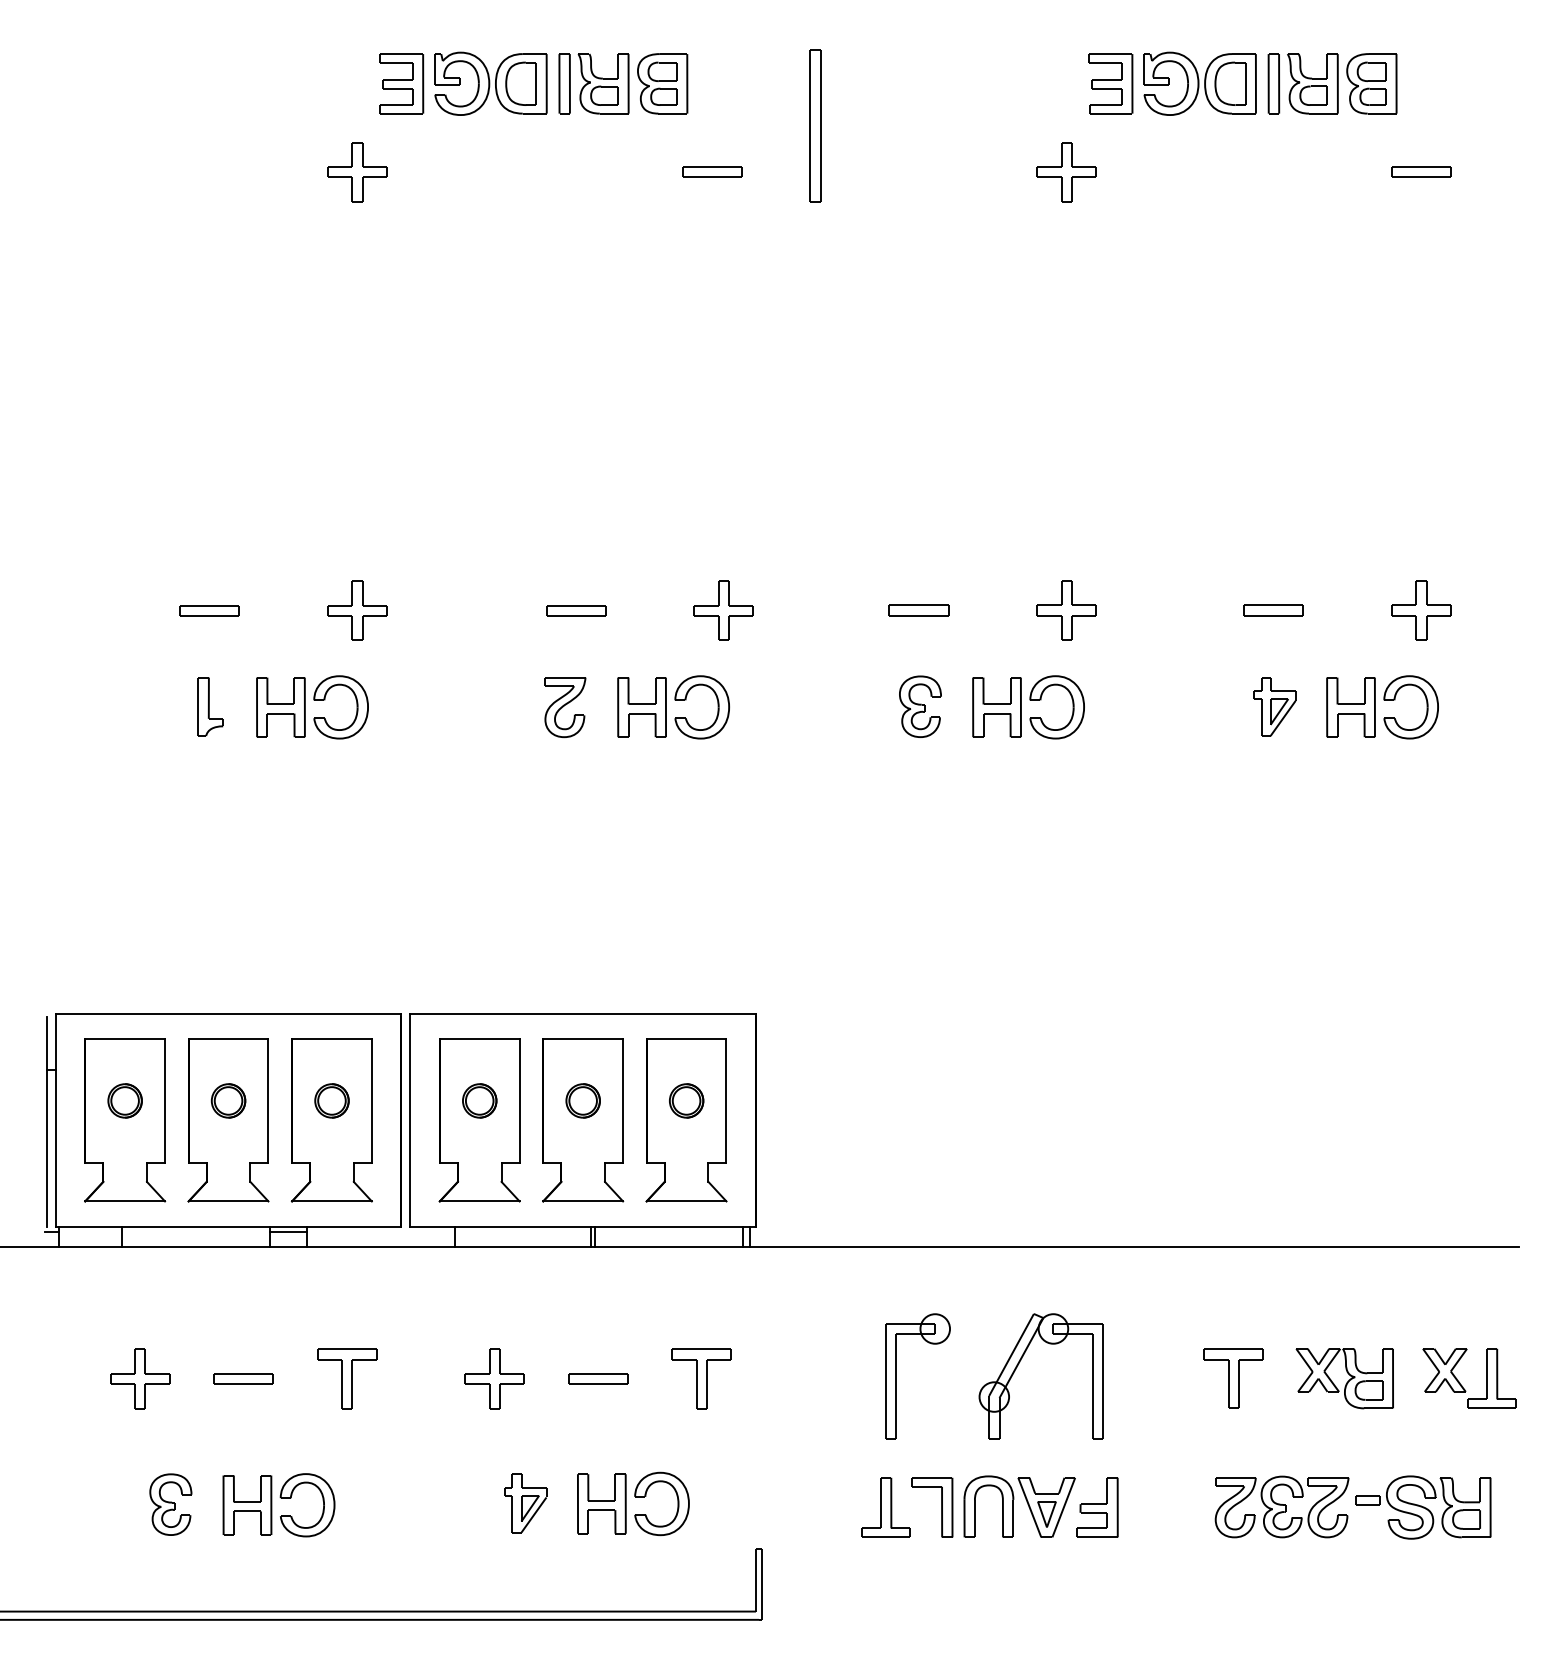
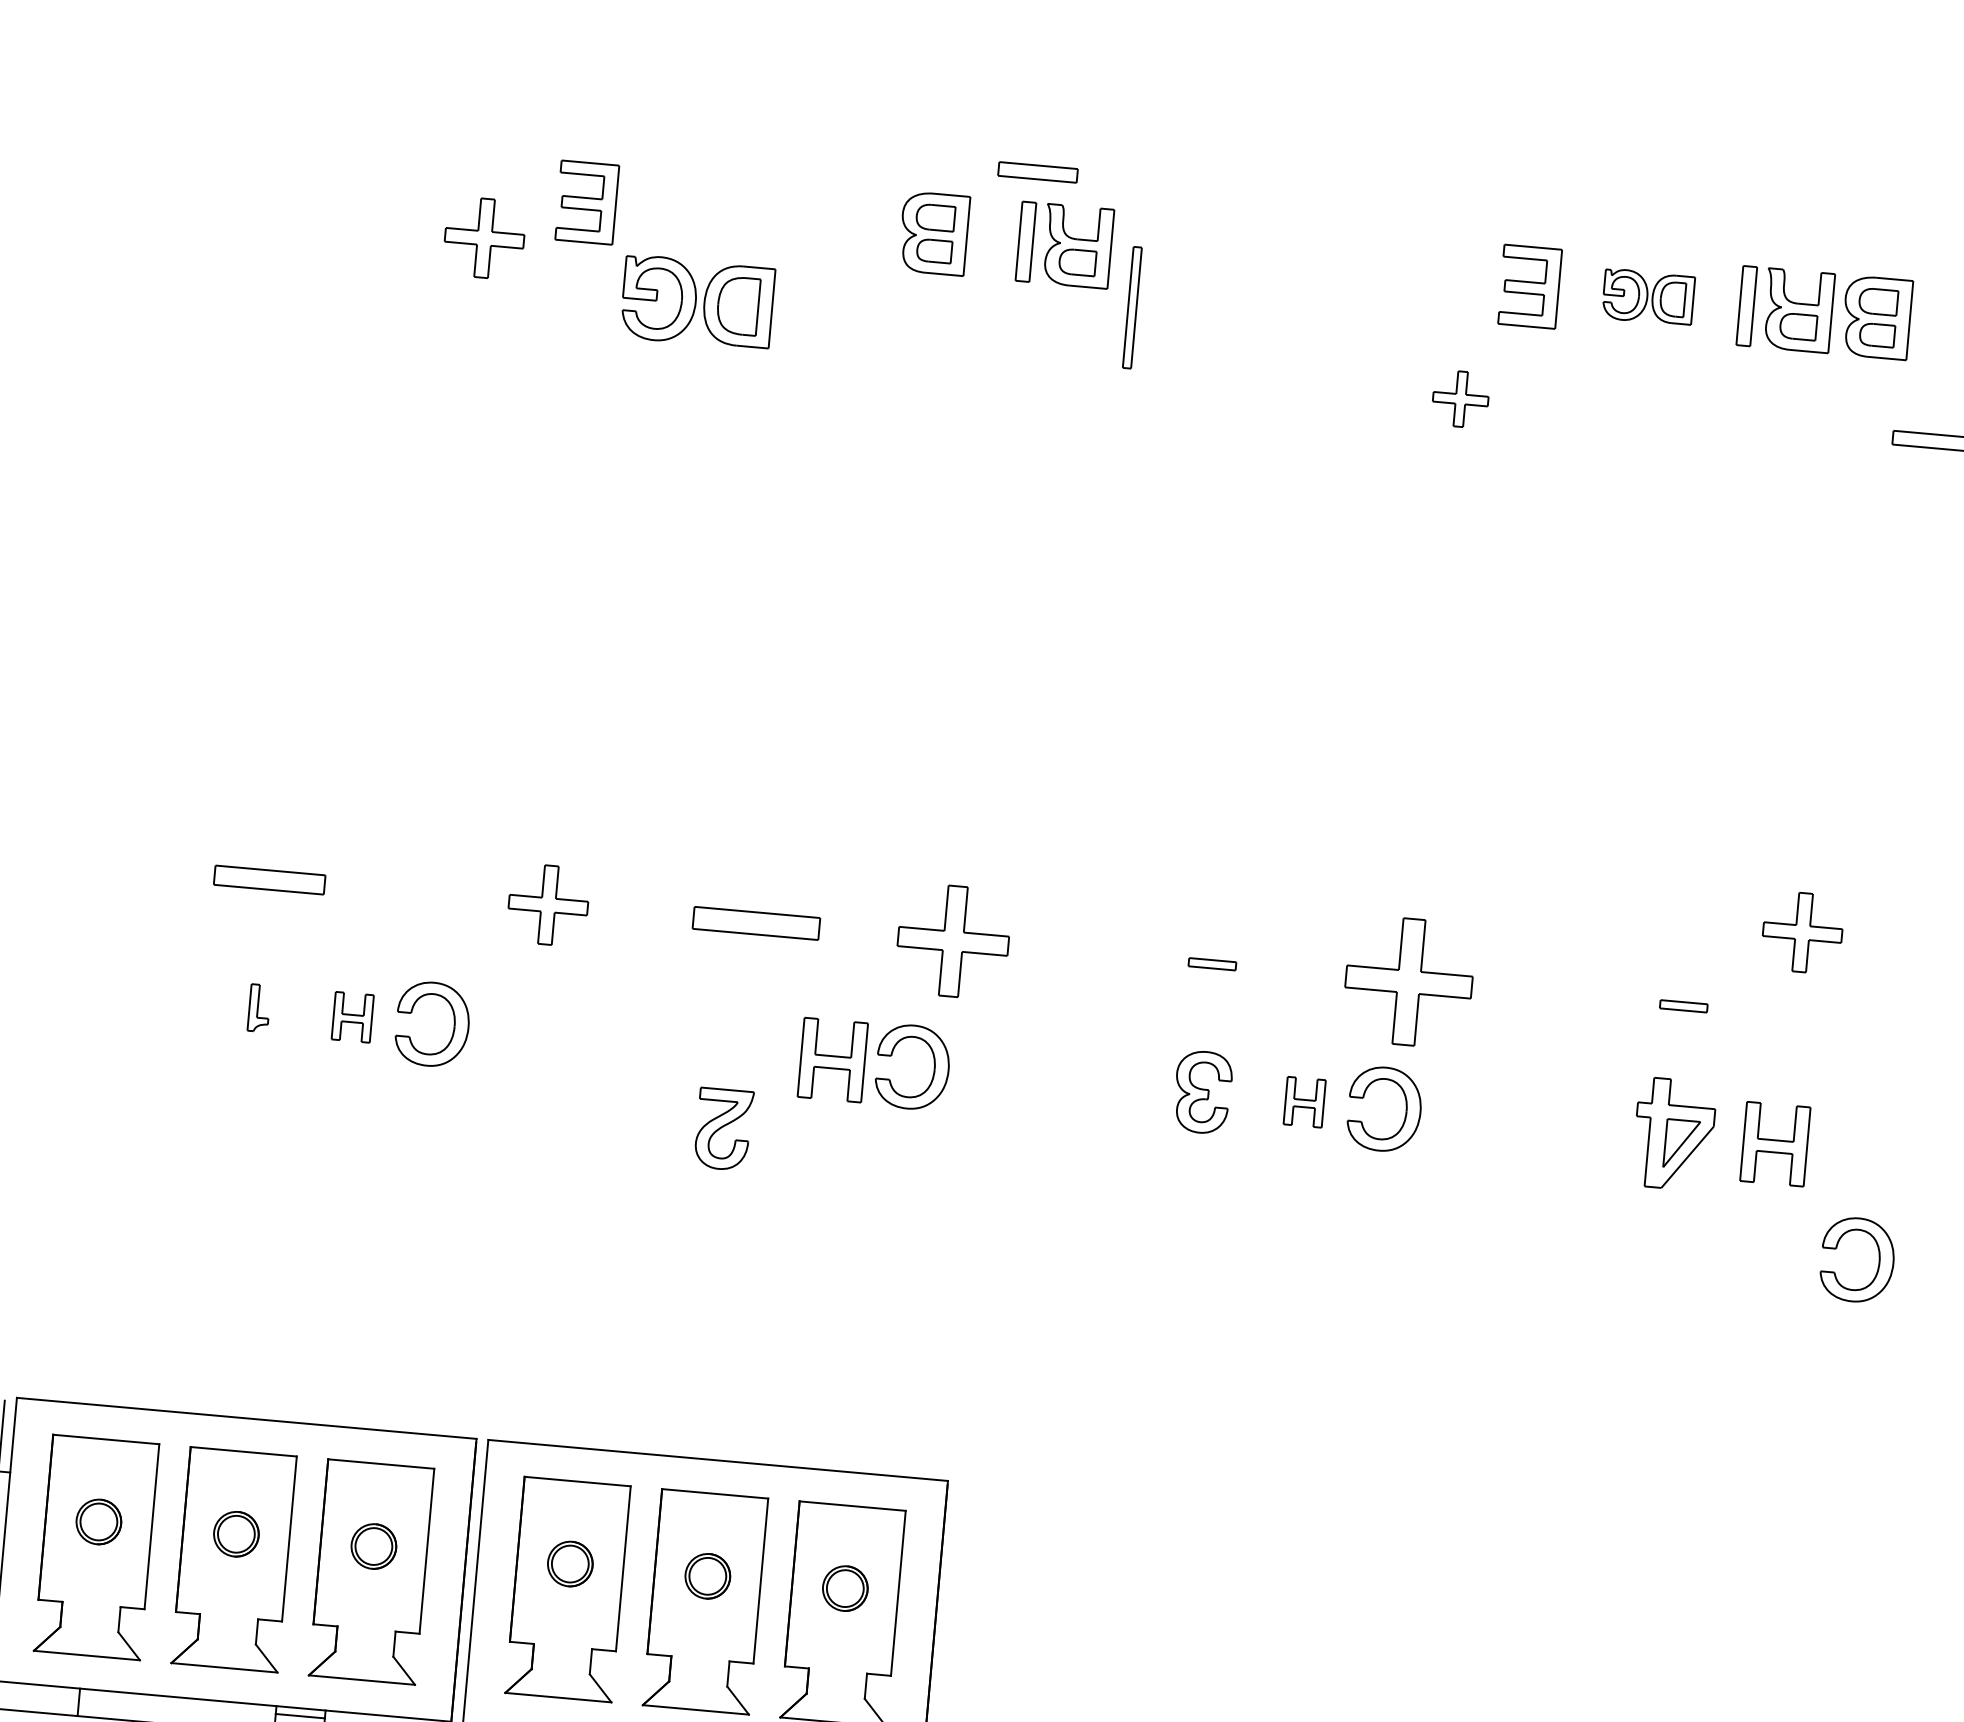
part: (490, 83) -> (697, 301), moved
part: (593, 83) -> (1064, 244), moved
part: (1199, 83) -> (1647, 296), size x0.6
part: (815, 125) -> (1132, 307), size x0.6
part: (712, 171) -> (1038, 171), moved
part: (357, 172) -> (484, 238), moved
part: (1066, 172) -> (1460, 399), size x0.7
part: (209, 610) -> (269, 879), size x1.4
part: (357, 610) -> (548, 904), moved
part: (576, 610) -> (757, 923), size x1.6
part: (723, 610) -> (952, 940), size x1.4
part: (918, 610) -> (1211, 964), size x0.6
part: (1066, 610) -> (1408, 981), size x1.6
part: (1273, 610) -> (1683, 1006), size x0.6
part: (1421, 610) -> (1802, 932), moved
part: (210, 706) -> (259, 1007), size x0.6
part: (1274, 706) -> (1673, 1133), size x1.4
part: (280, 707) -> (352, 1017), size x0.6
part: (565, 707) -> (724, 1129), moved
part: (996, 707) -> (1304, 1102), size x0.6
part: (1426, 707) -> (1878, 1262), moved

